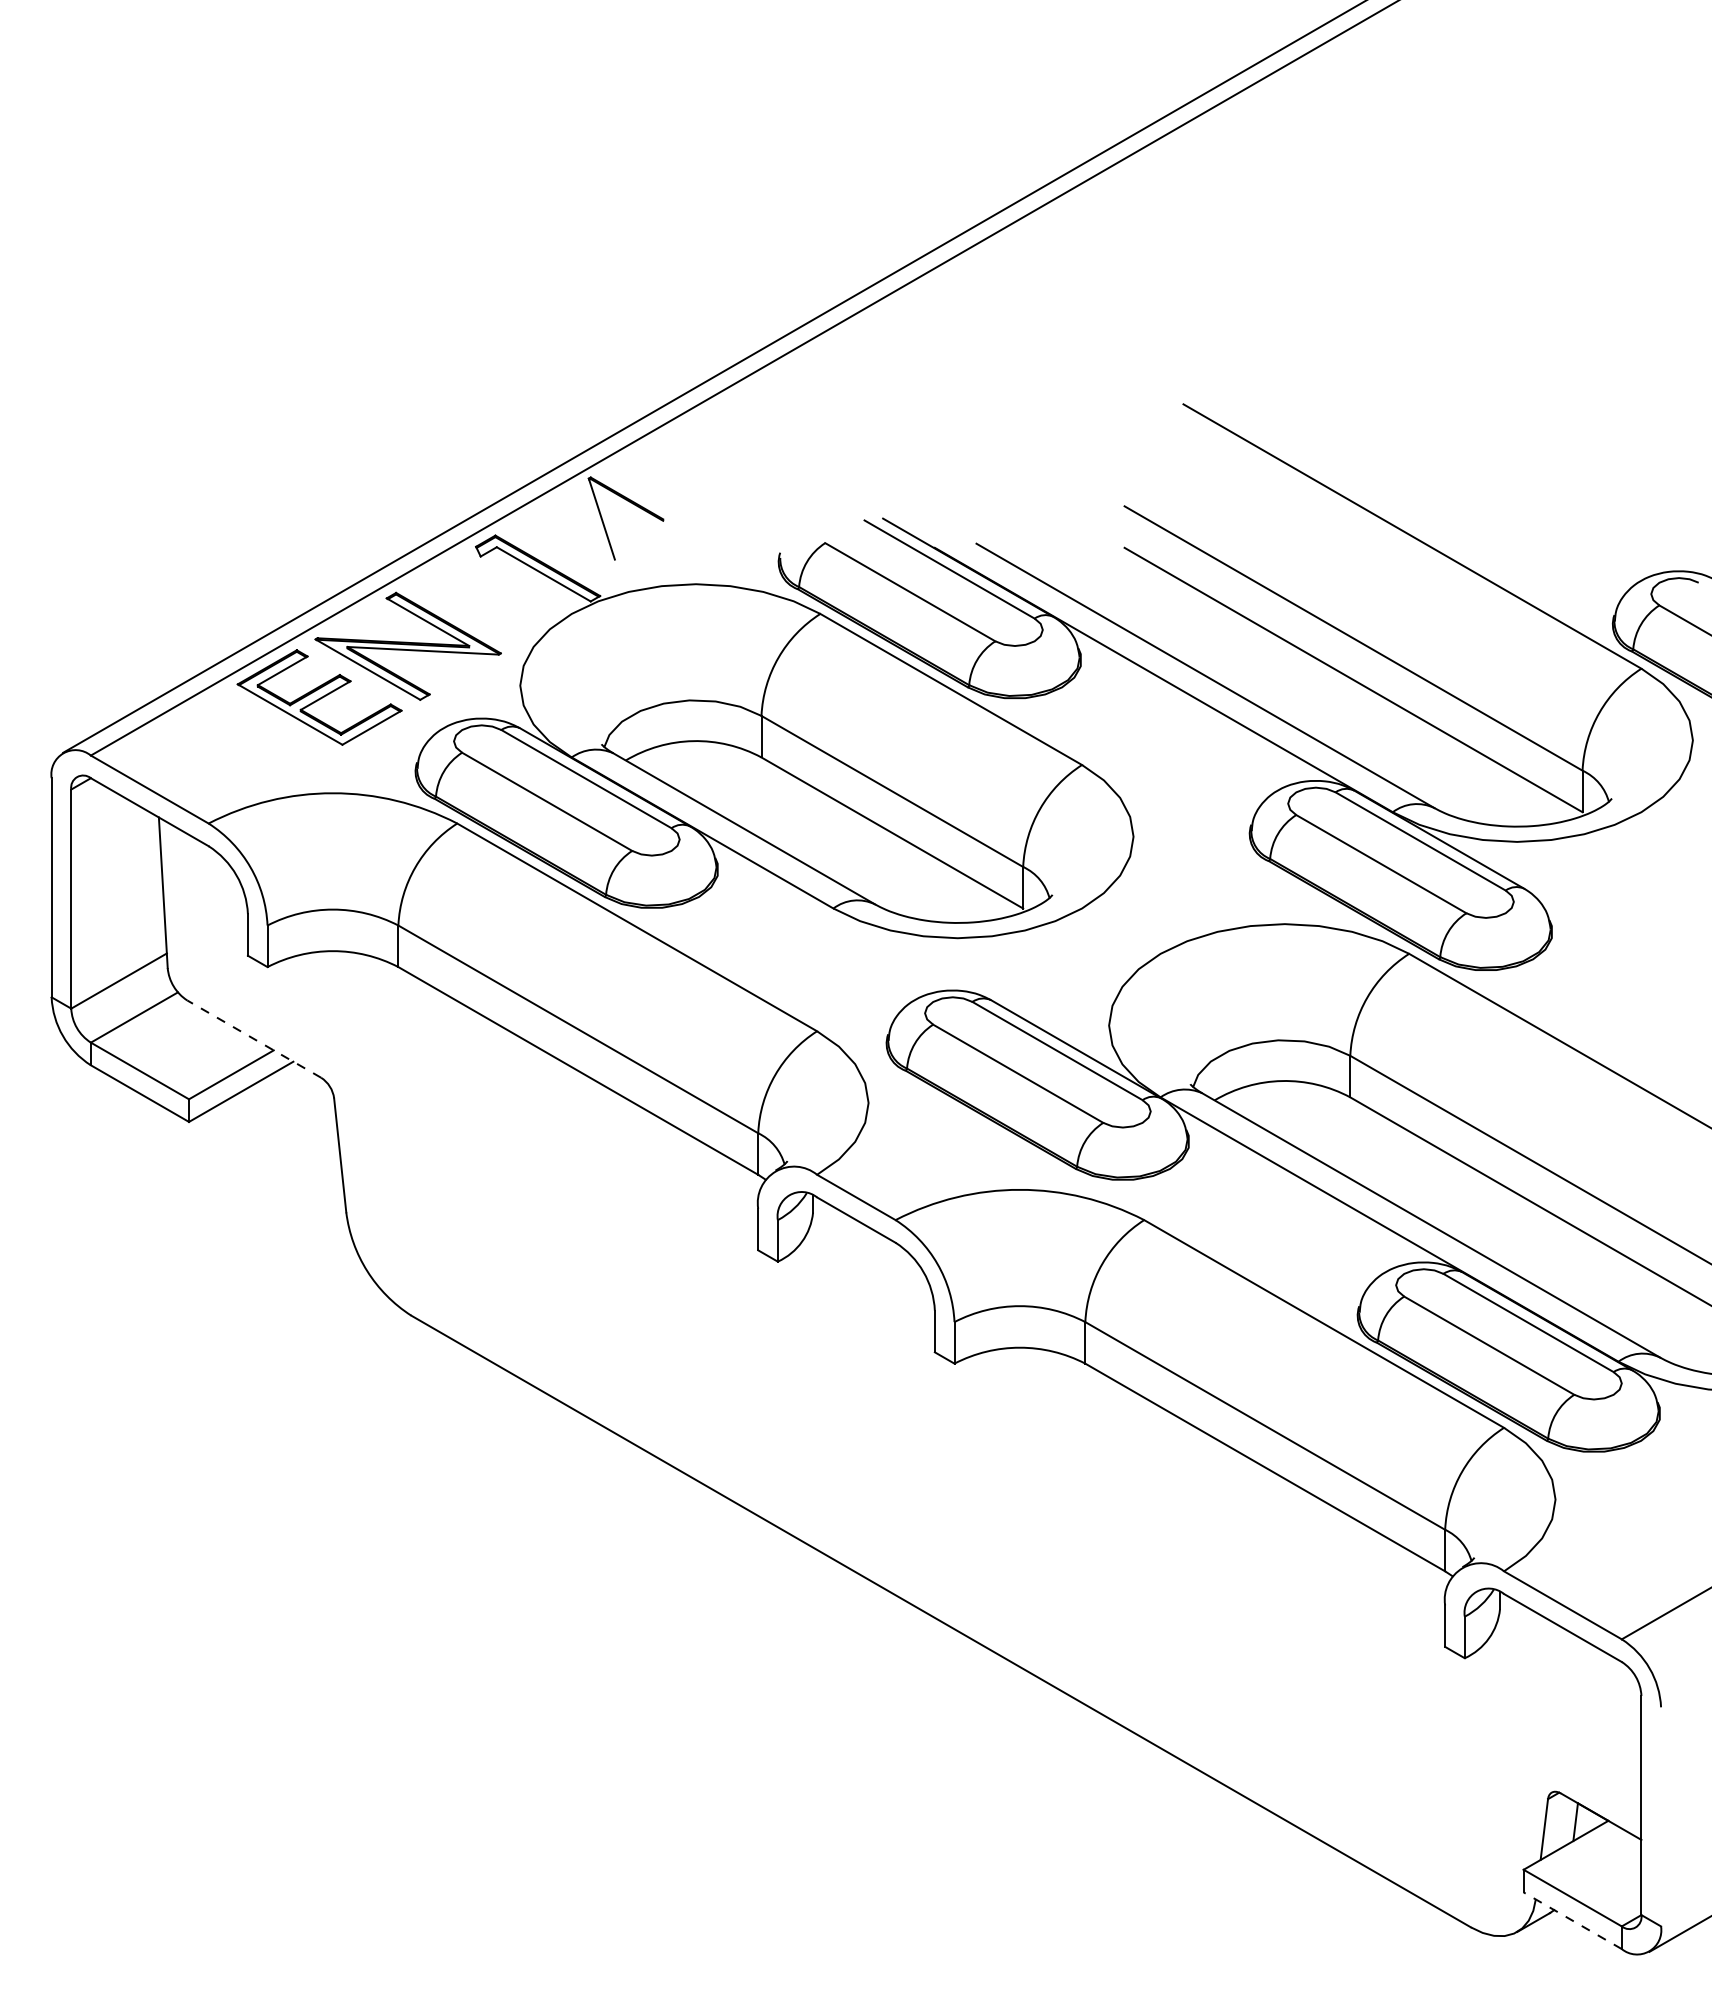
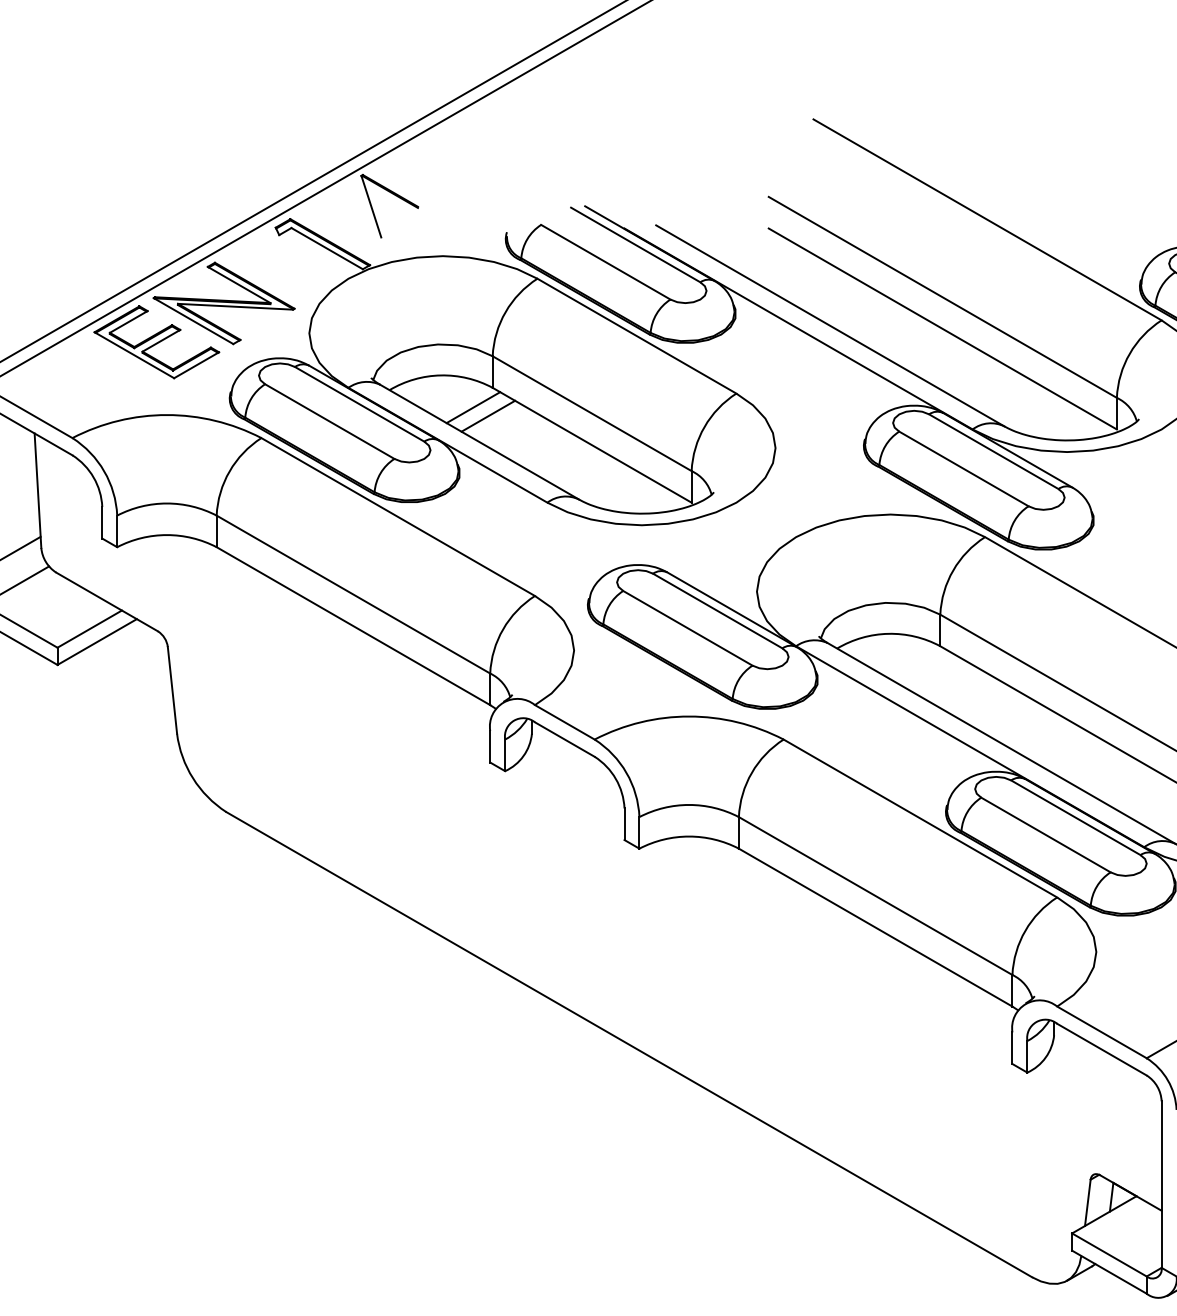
line: (735, 783) -> (472, 407), added
line: (755, 794) -> (488, 416), added
line: (253, 1038) -> (106, 601), dashed -> solid
line: (1572, 1920) -> (1109, 1271), dashed -> solid

